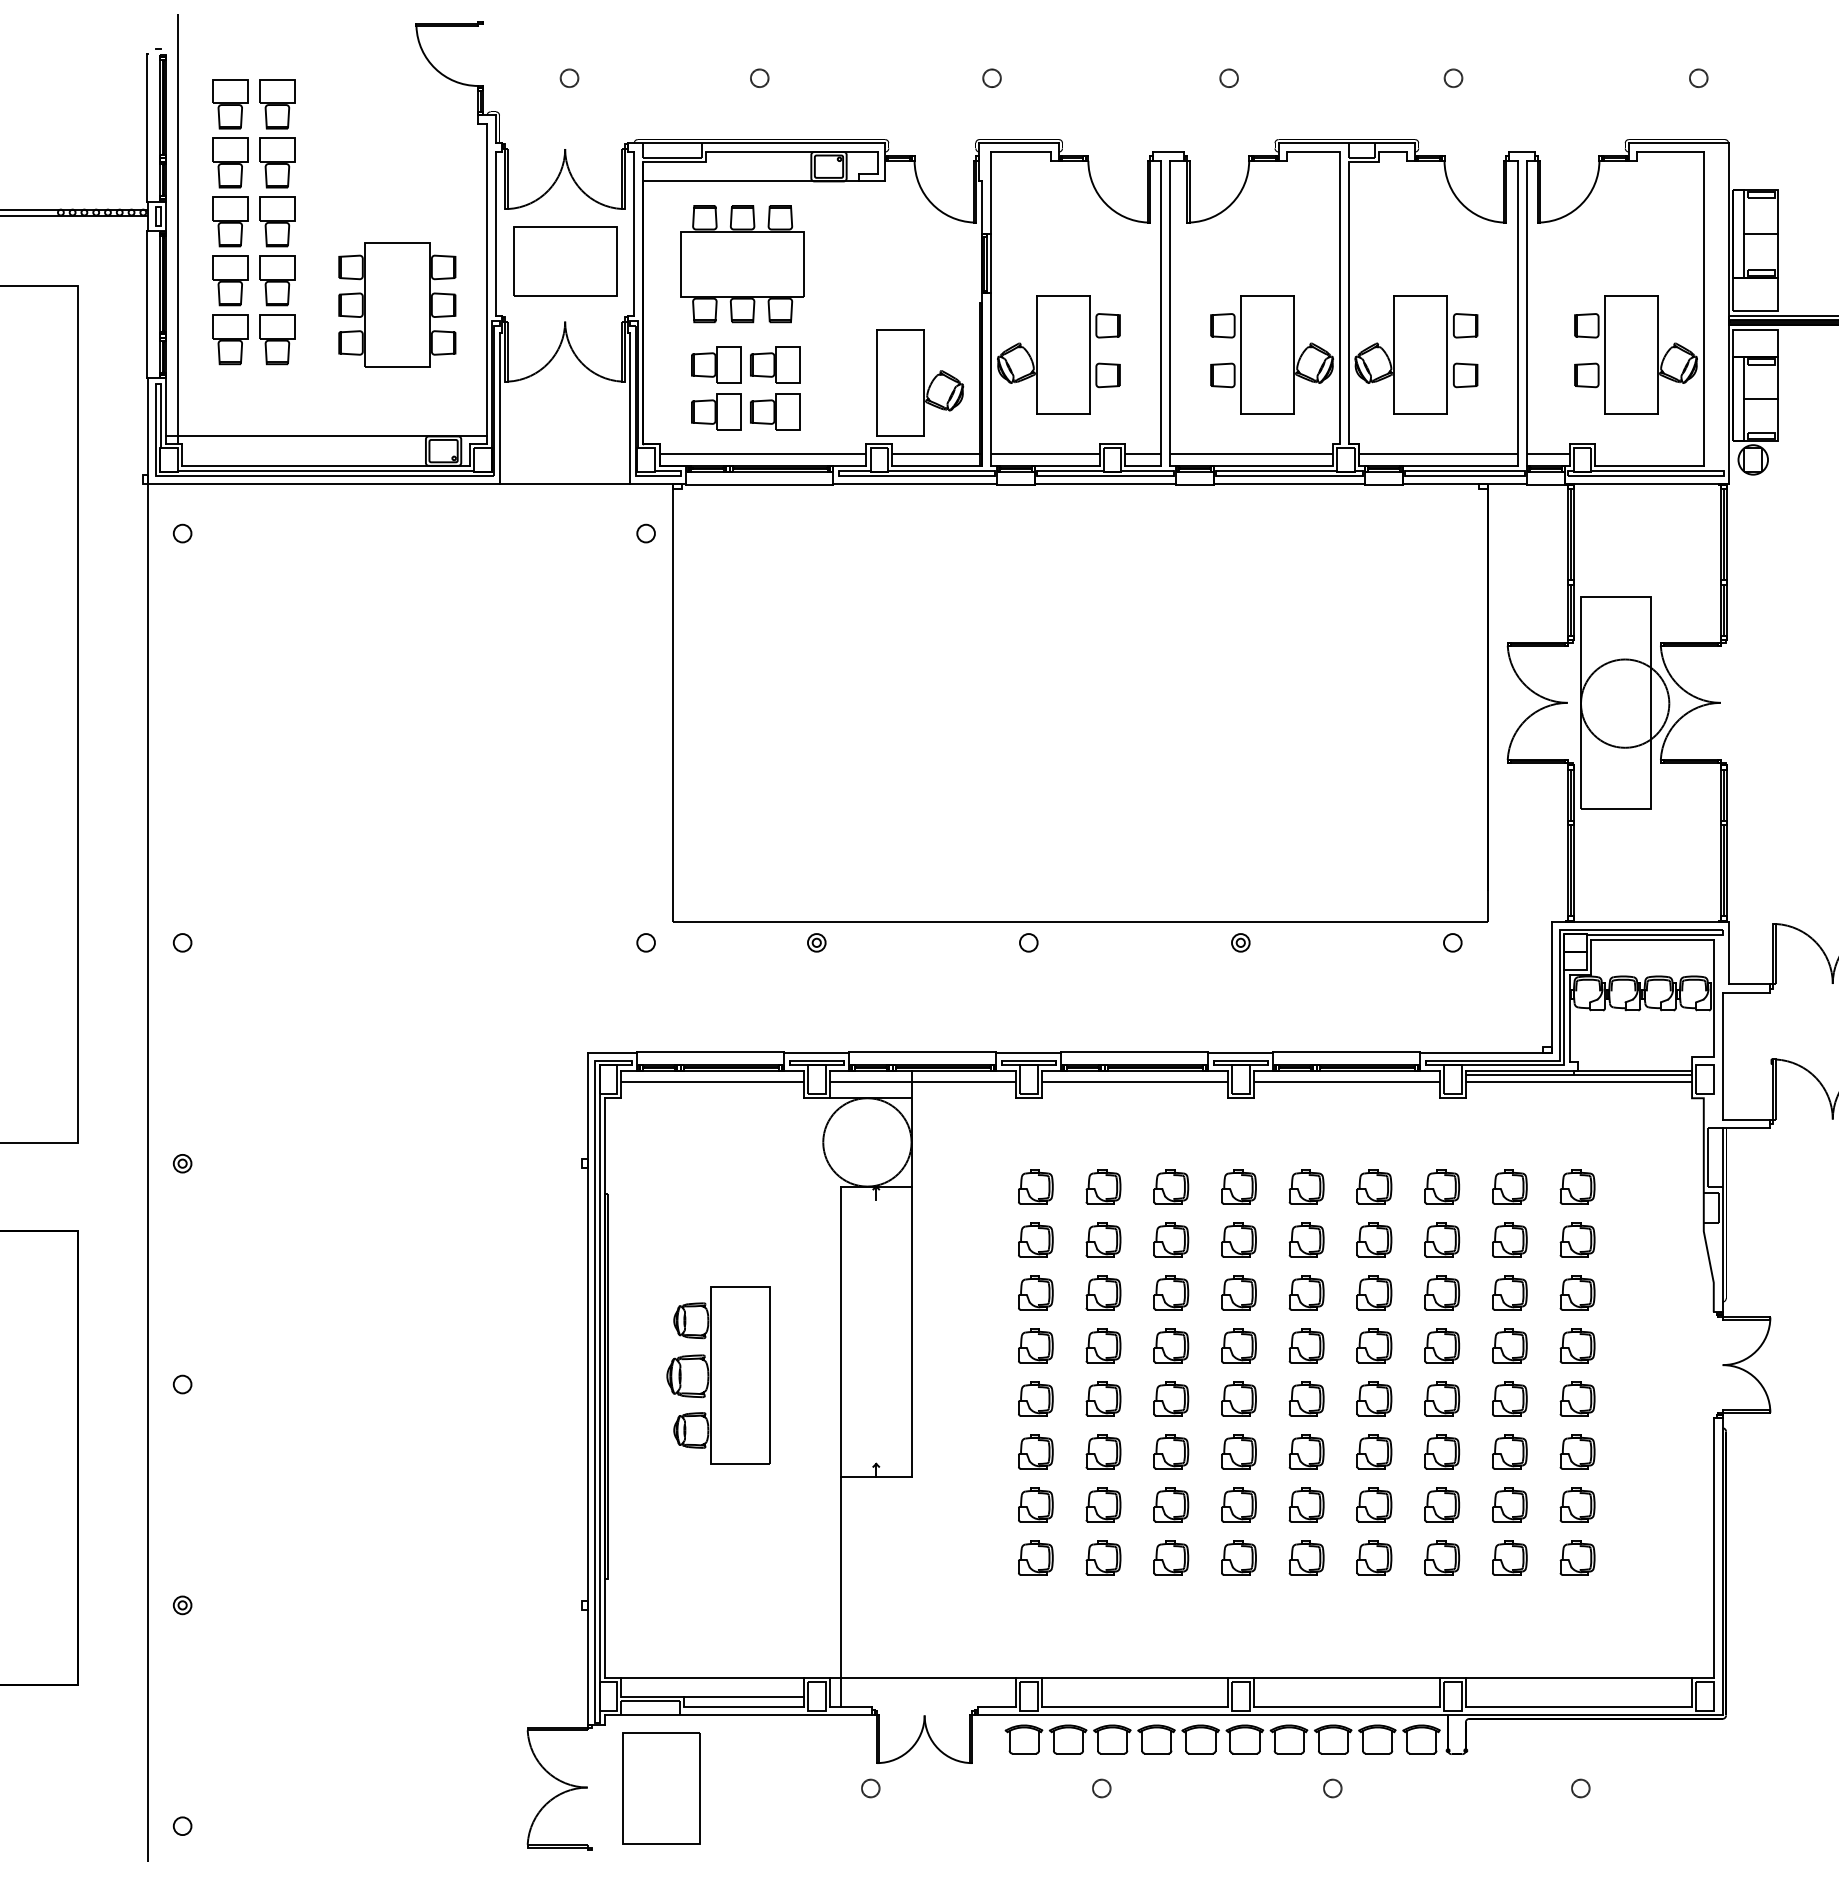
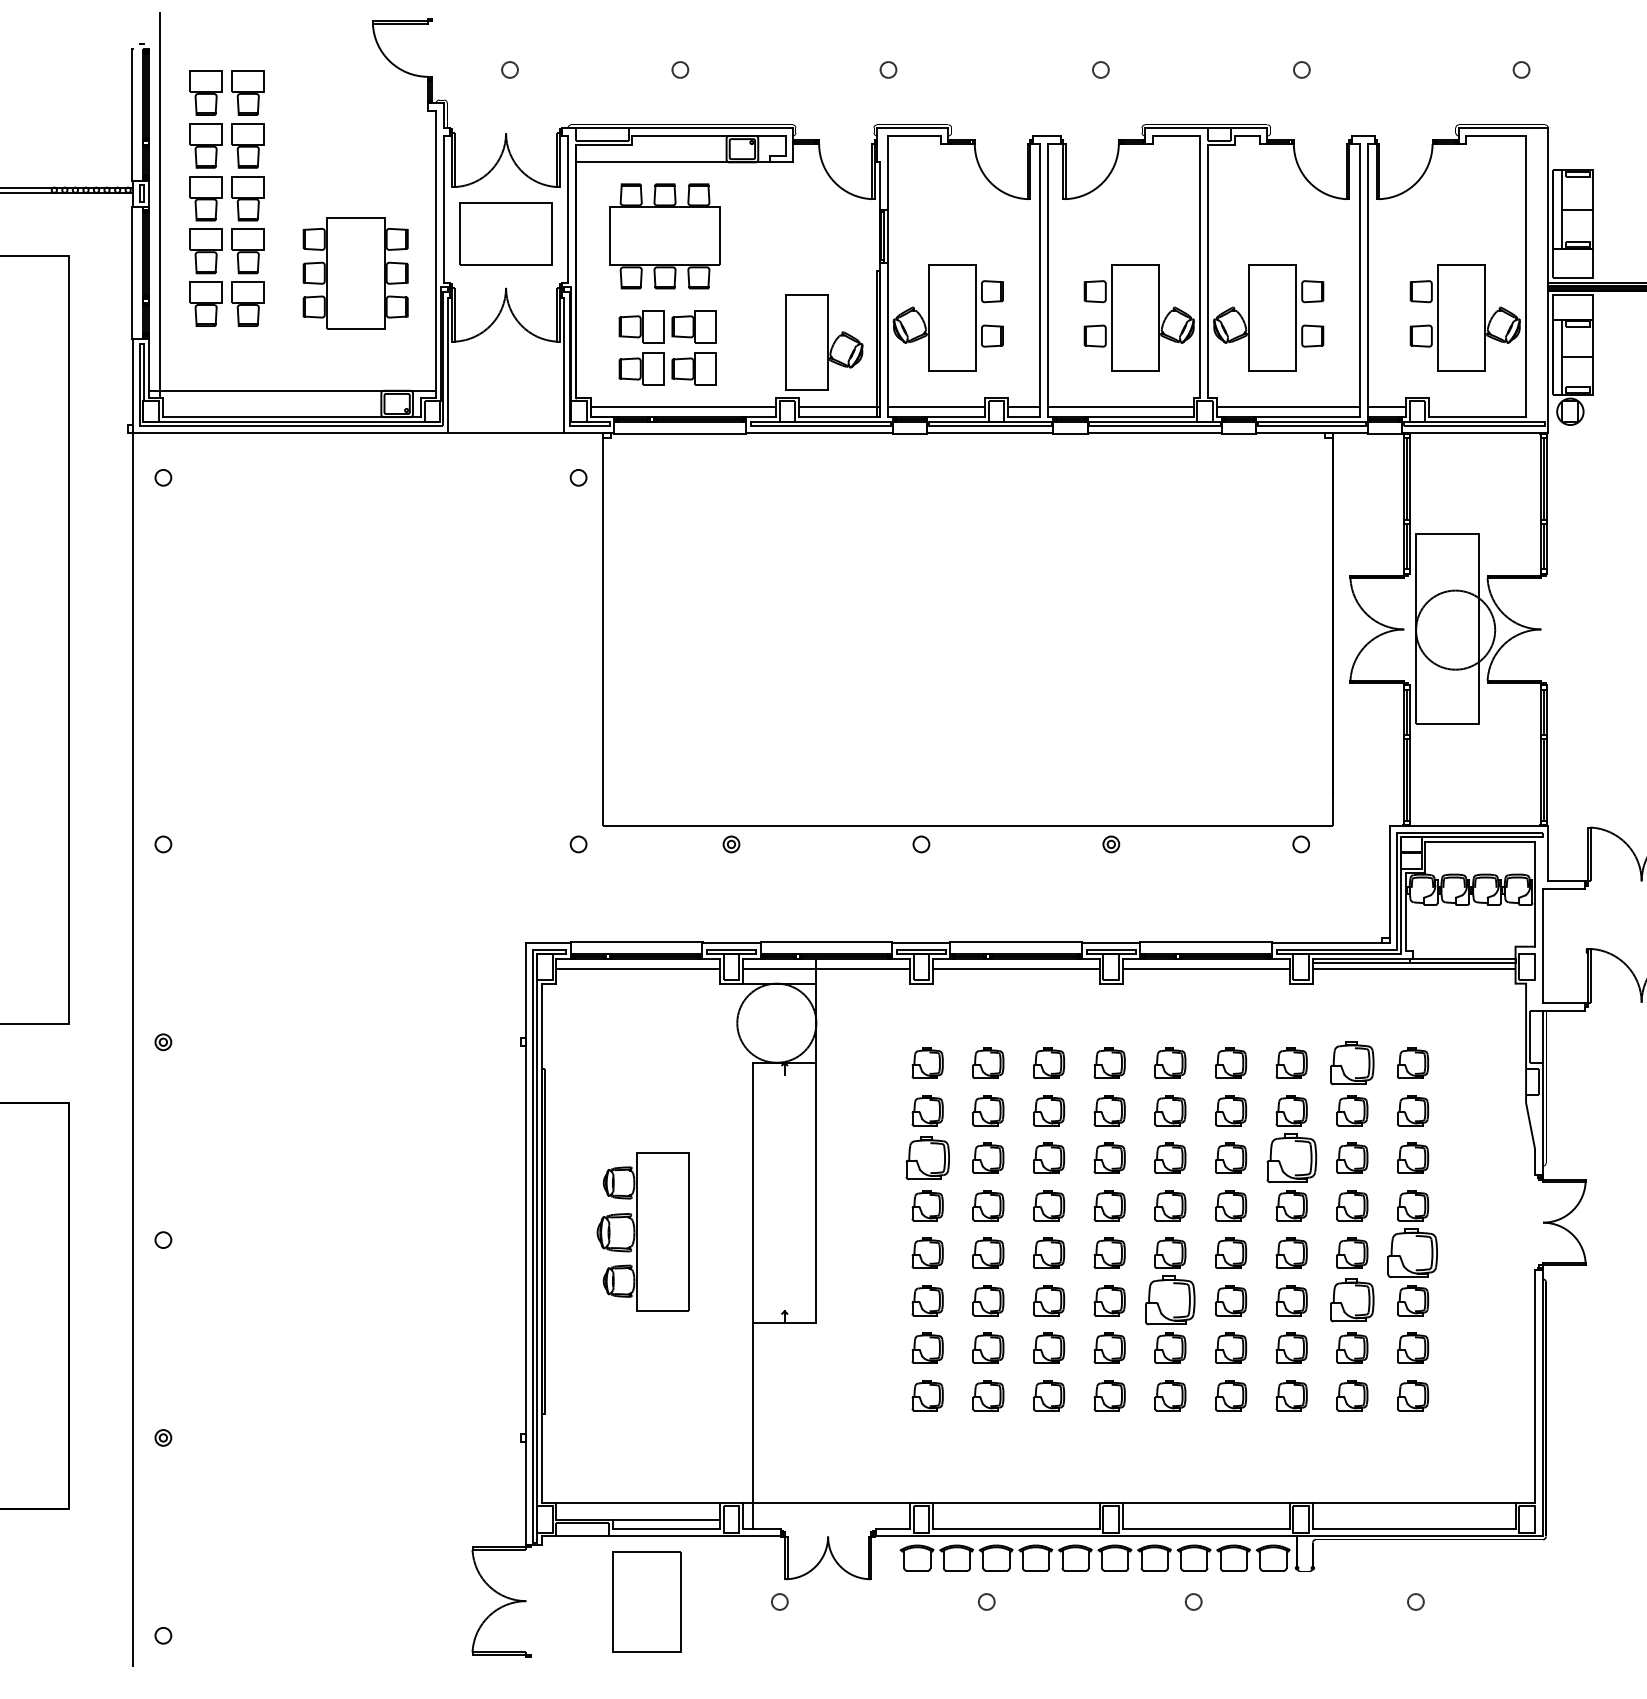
part: (1510, 1186) -> (1352, 1062), size x1.4
part: (1035, 1292) -> (927, 1157), size x1.4
part: (1441, 1292) -> (1291, 1157), size x1.6
part: (1578, 1398) -> (1413, 1252), size x1.6
part: (1306, 1451) -> (1170, 1300), size x1.6
part: (1510, 1451) -> (1352, 1300), size x1.4
part: (660, 1787) -> (646, 1601), moved

